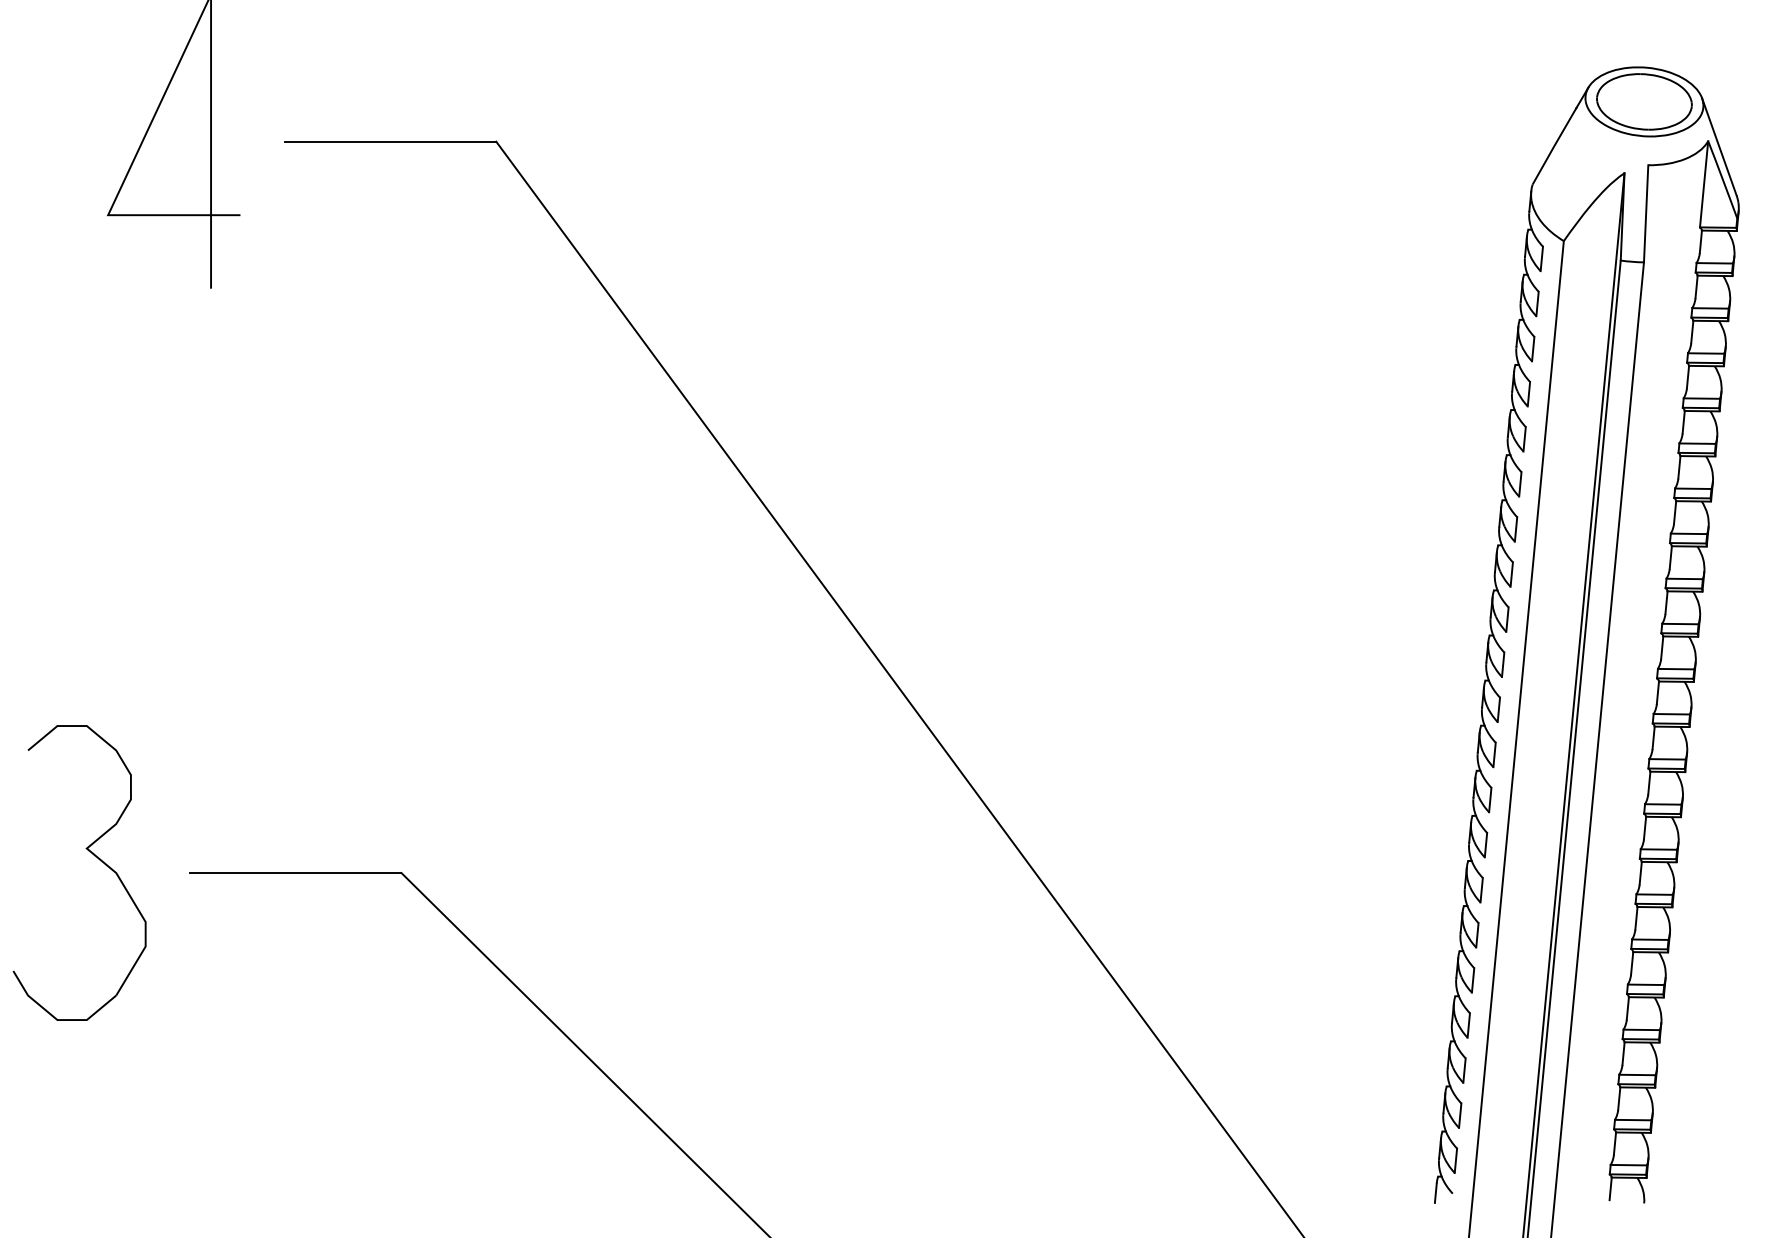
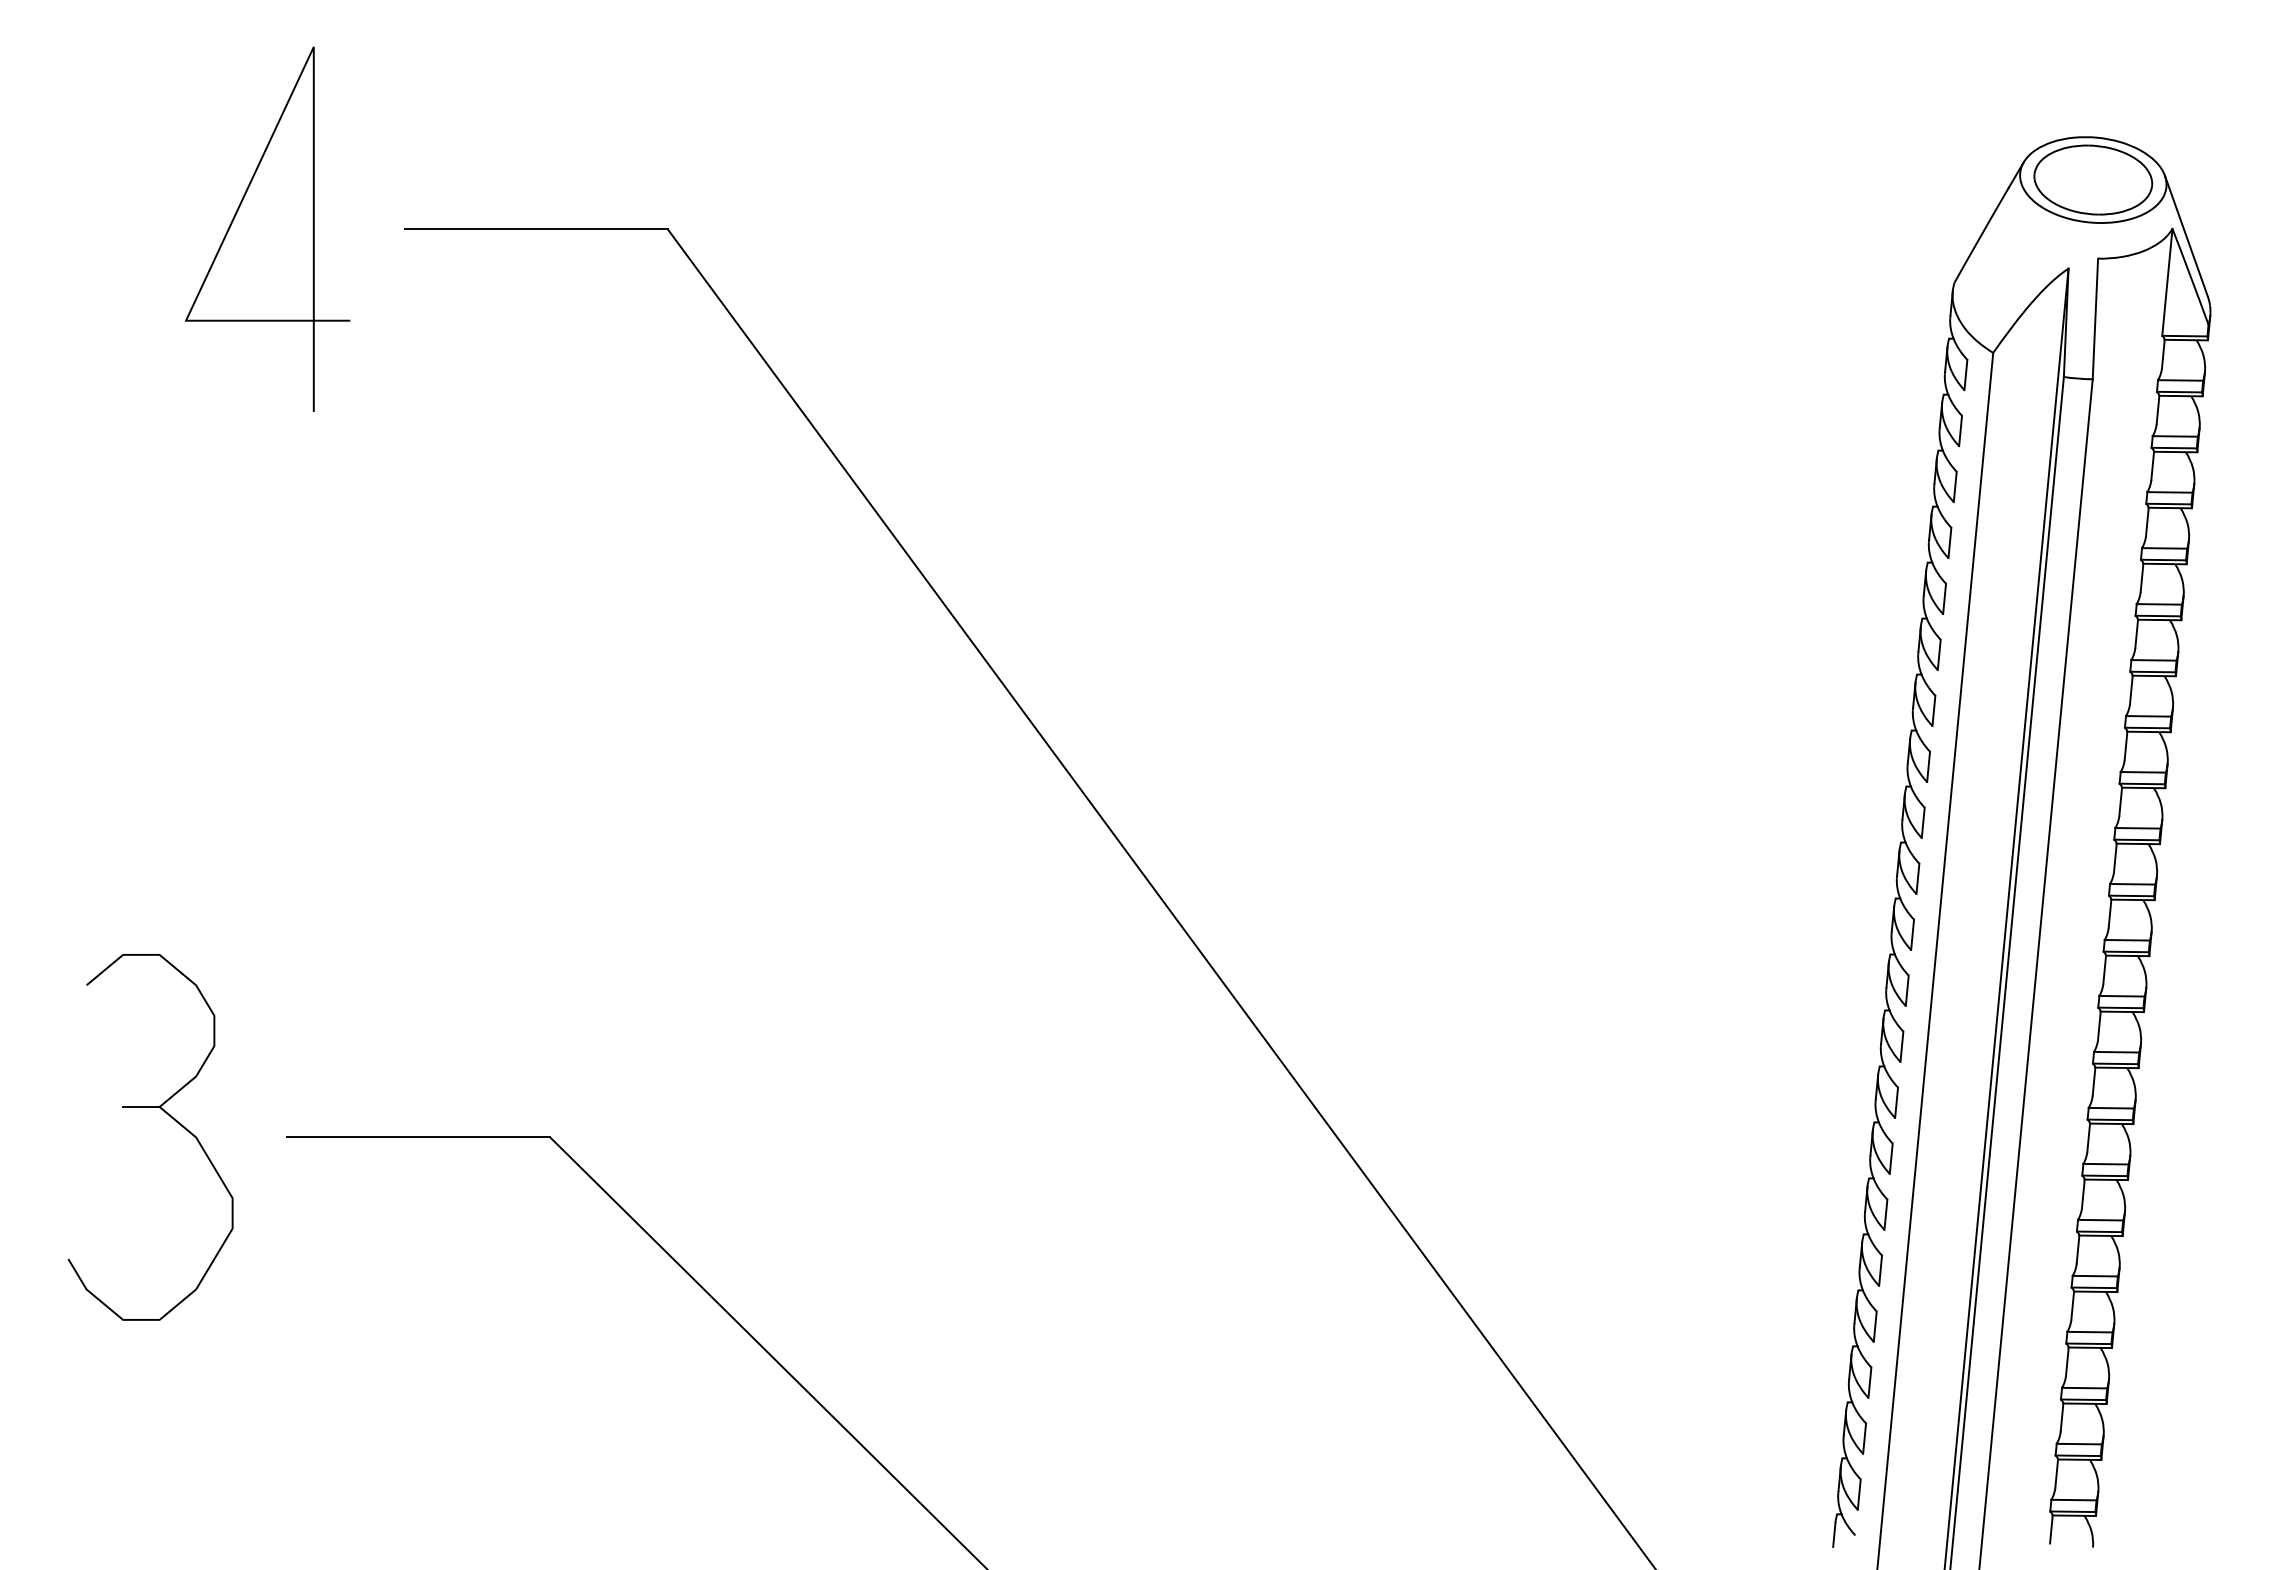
line: (72, 848) -> (141, 1106), added

